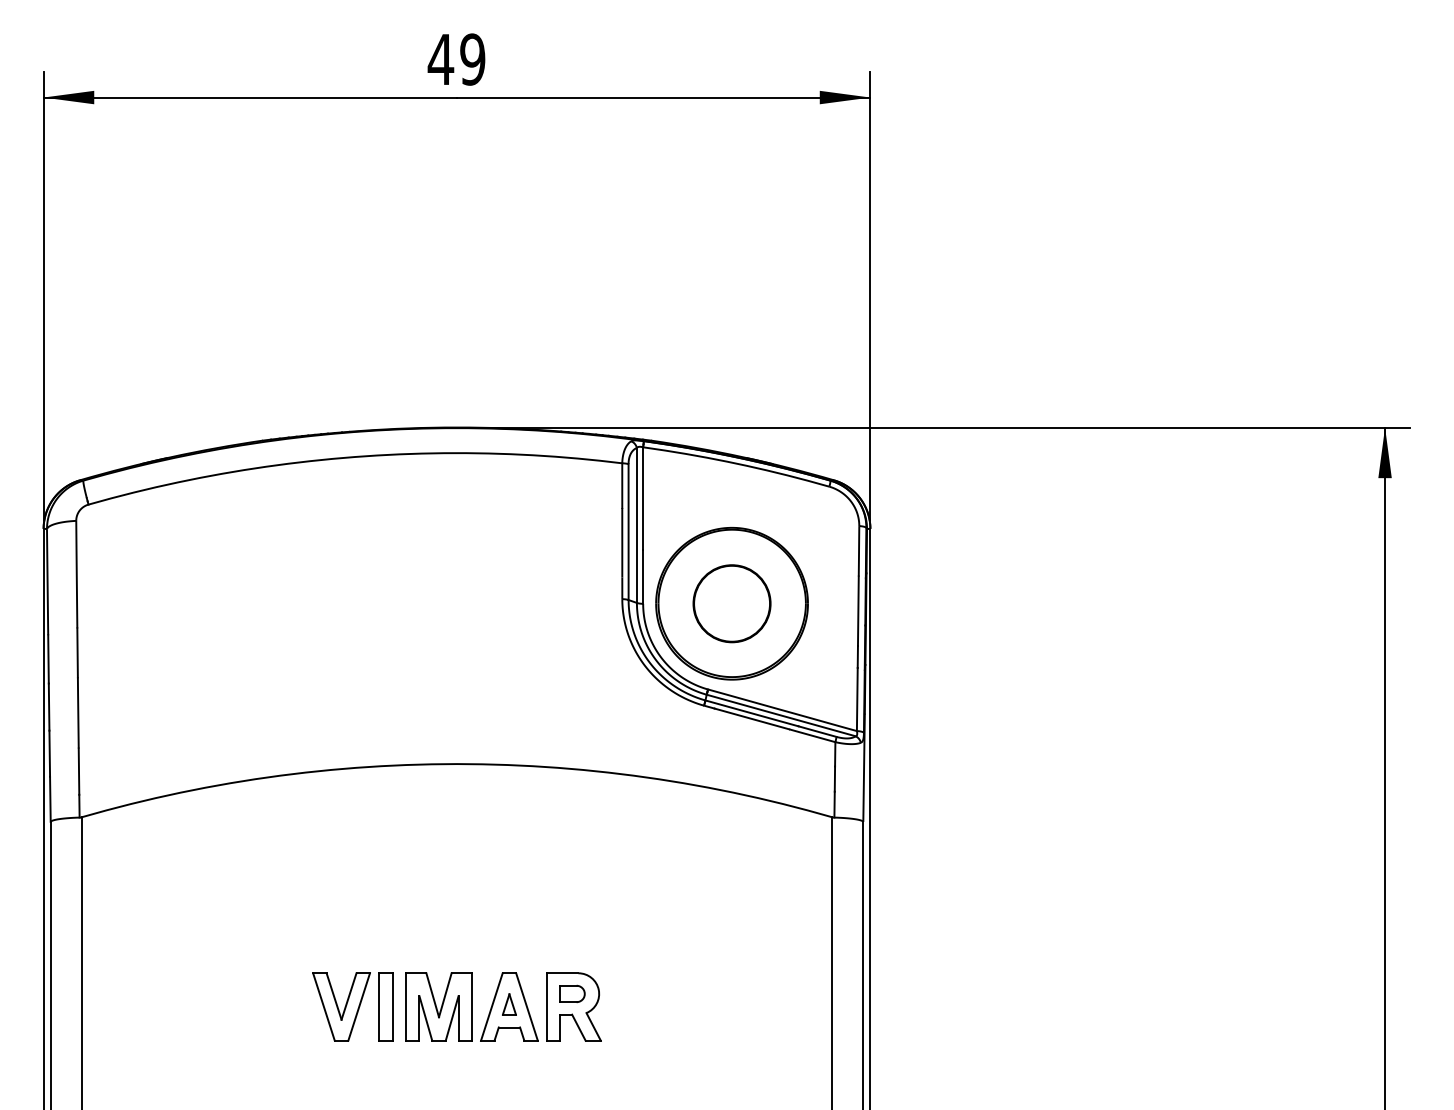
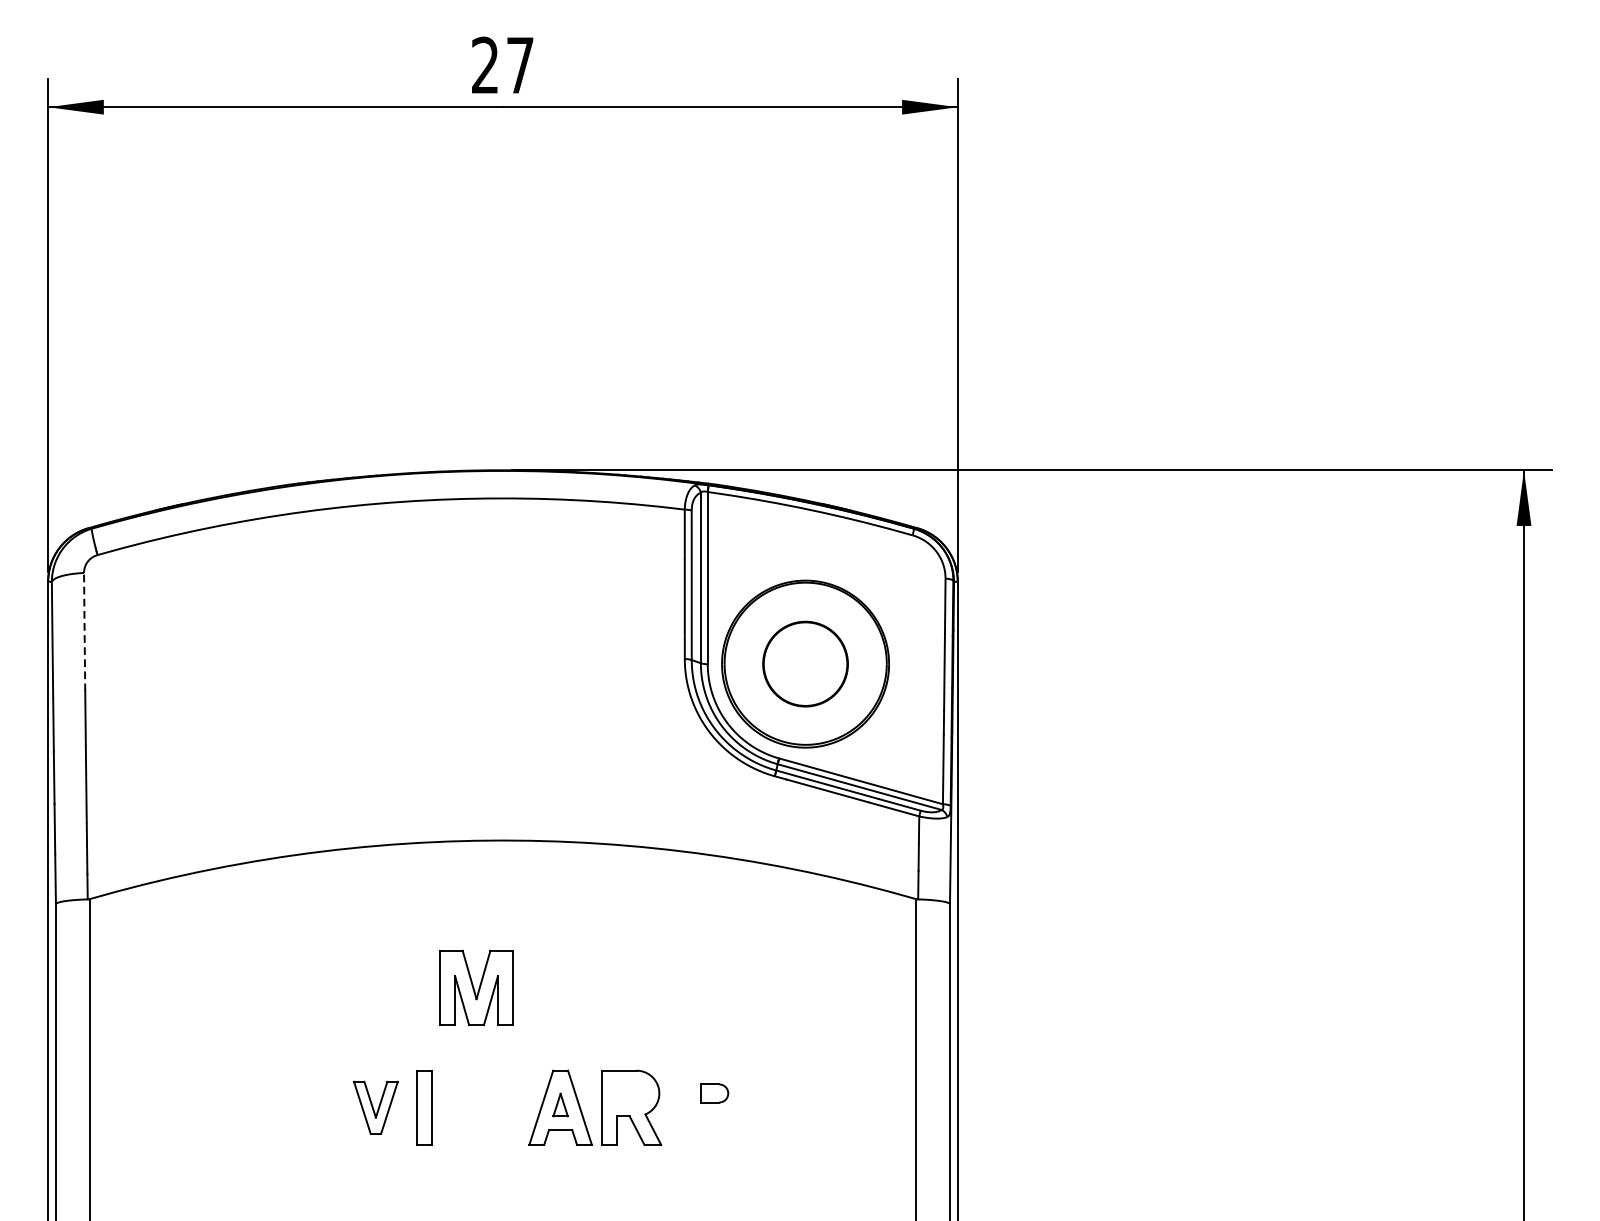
text: (456, 59) -> (502, 65), 49 -> 27
line: (76, 573) -> (84, 630), solid -> dashed
part: (572, 993) -> (714, 1092), moved
part: (341, 1006) -> (375, 1107), size x0.7
part: (438, 1006) -> (475, 987), moved

